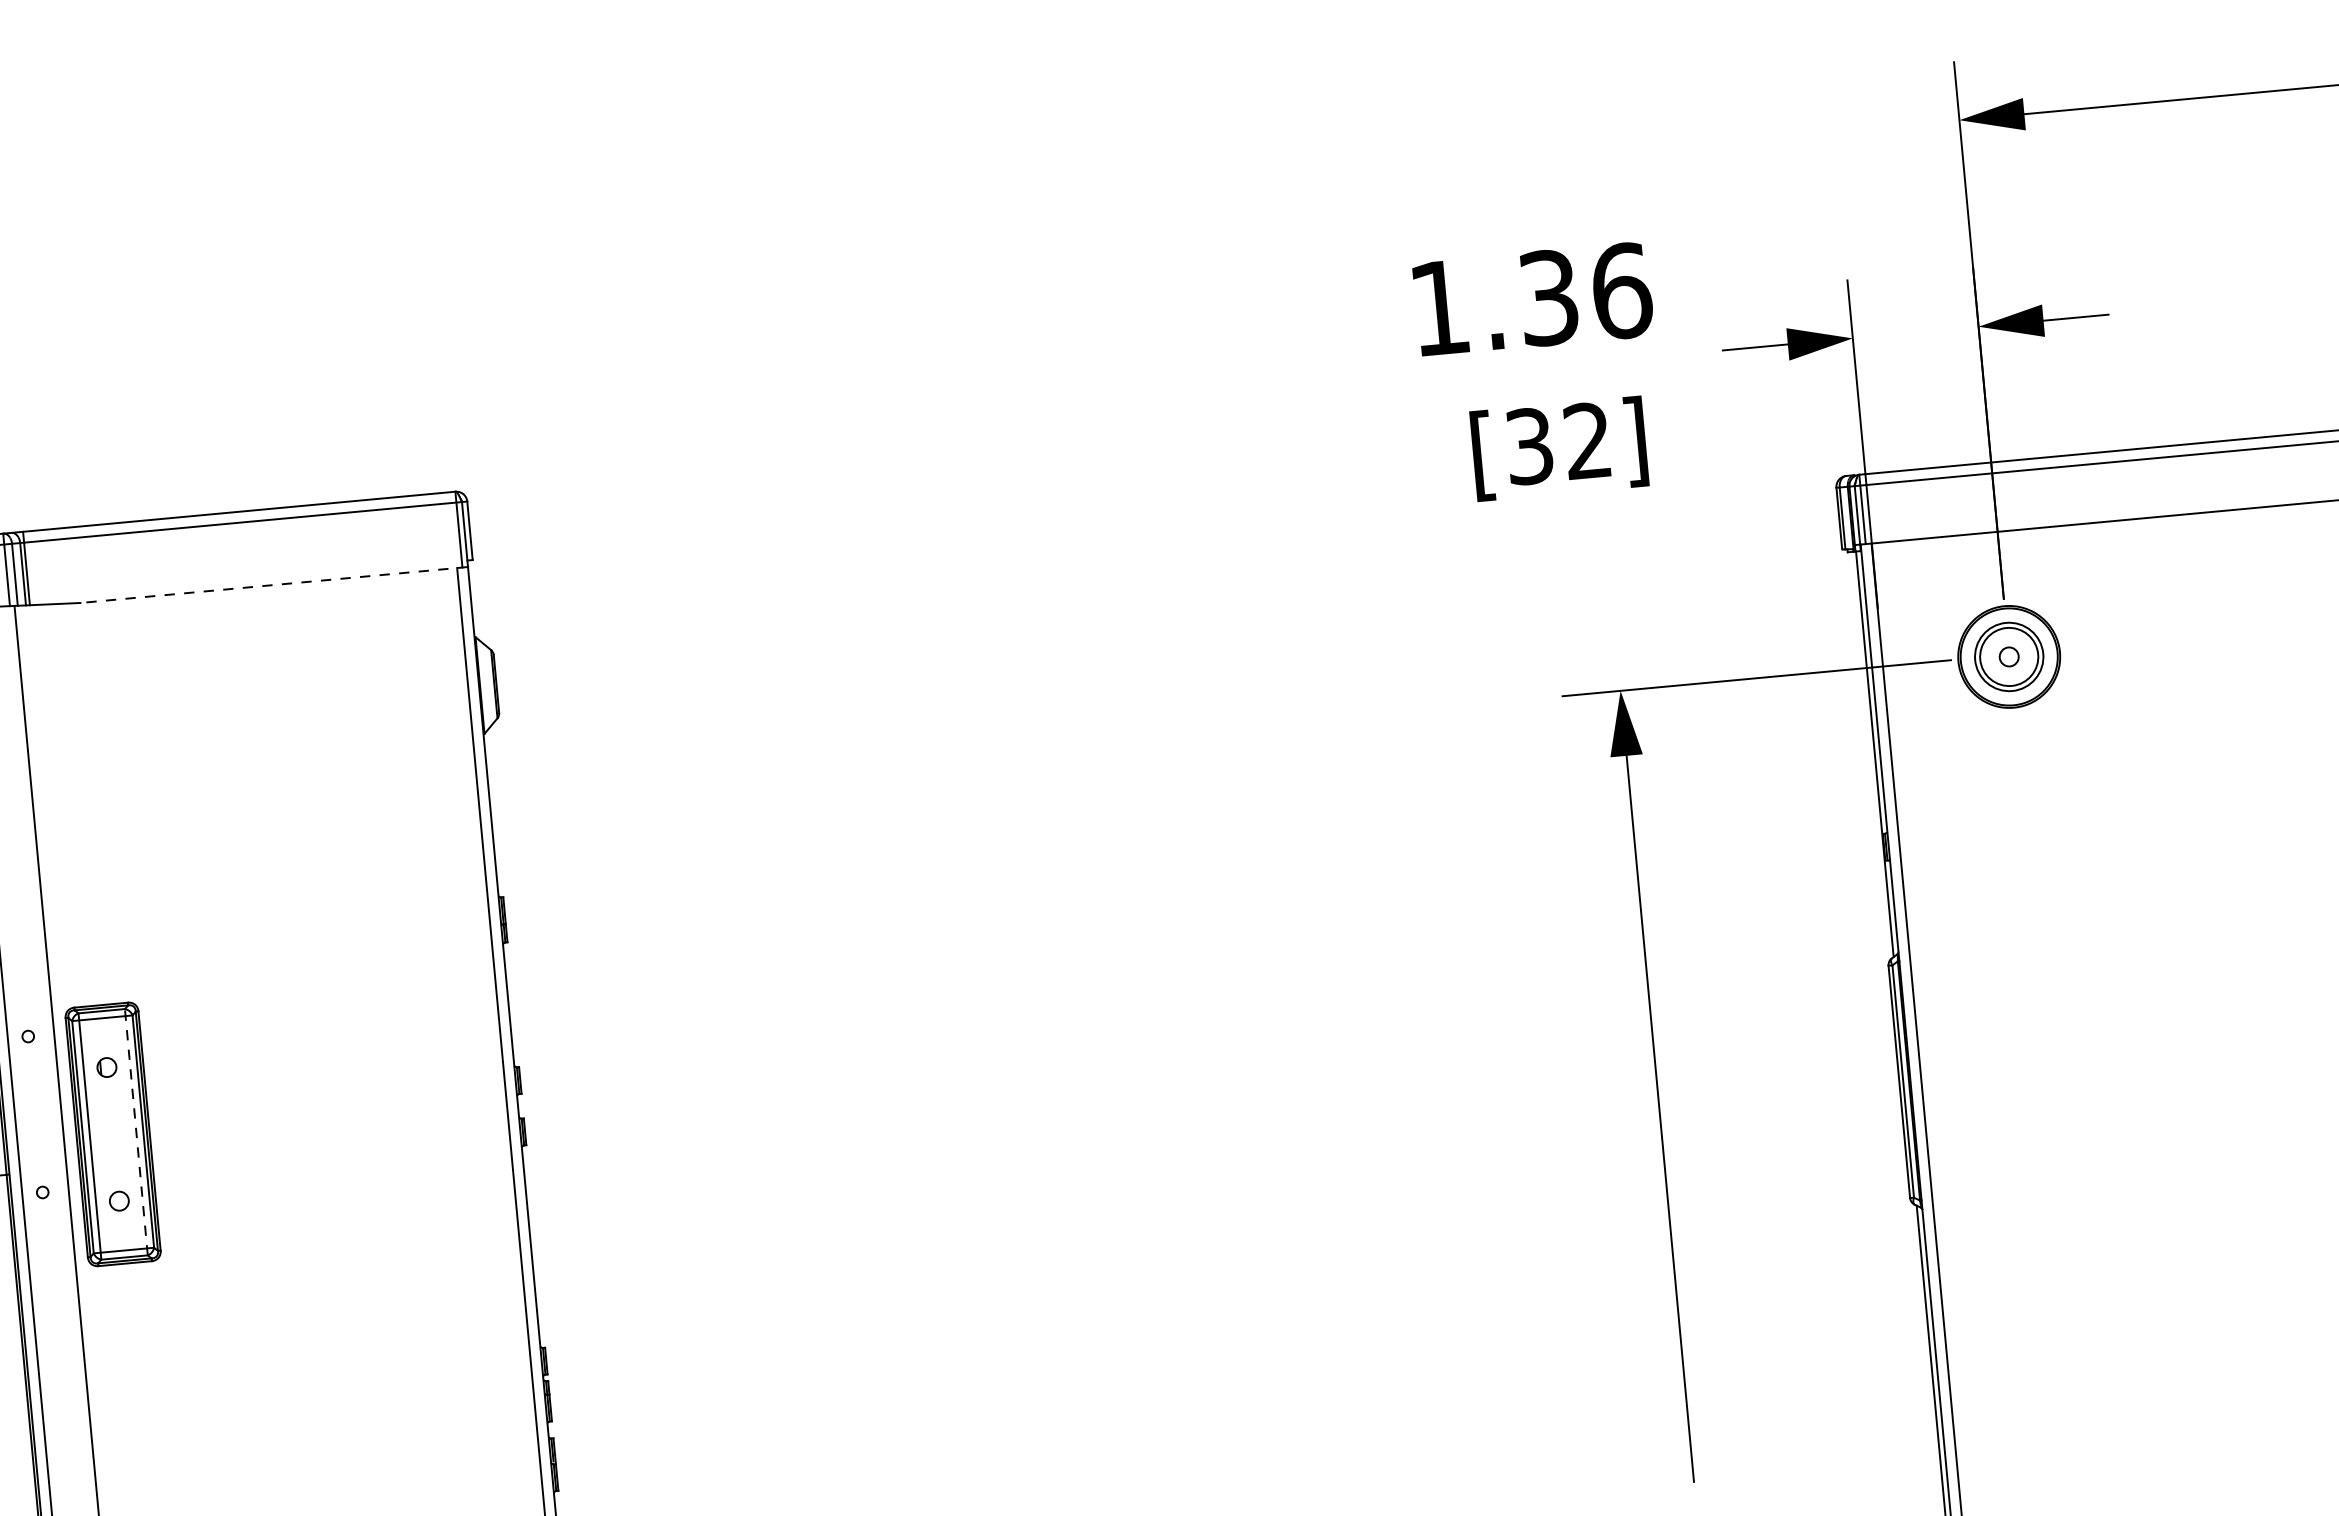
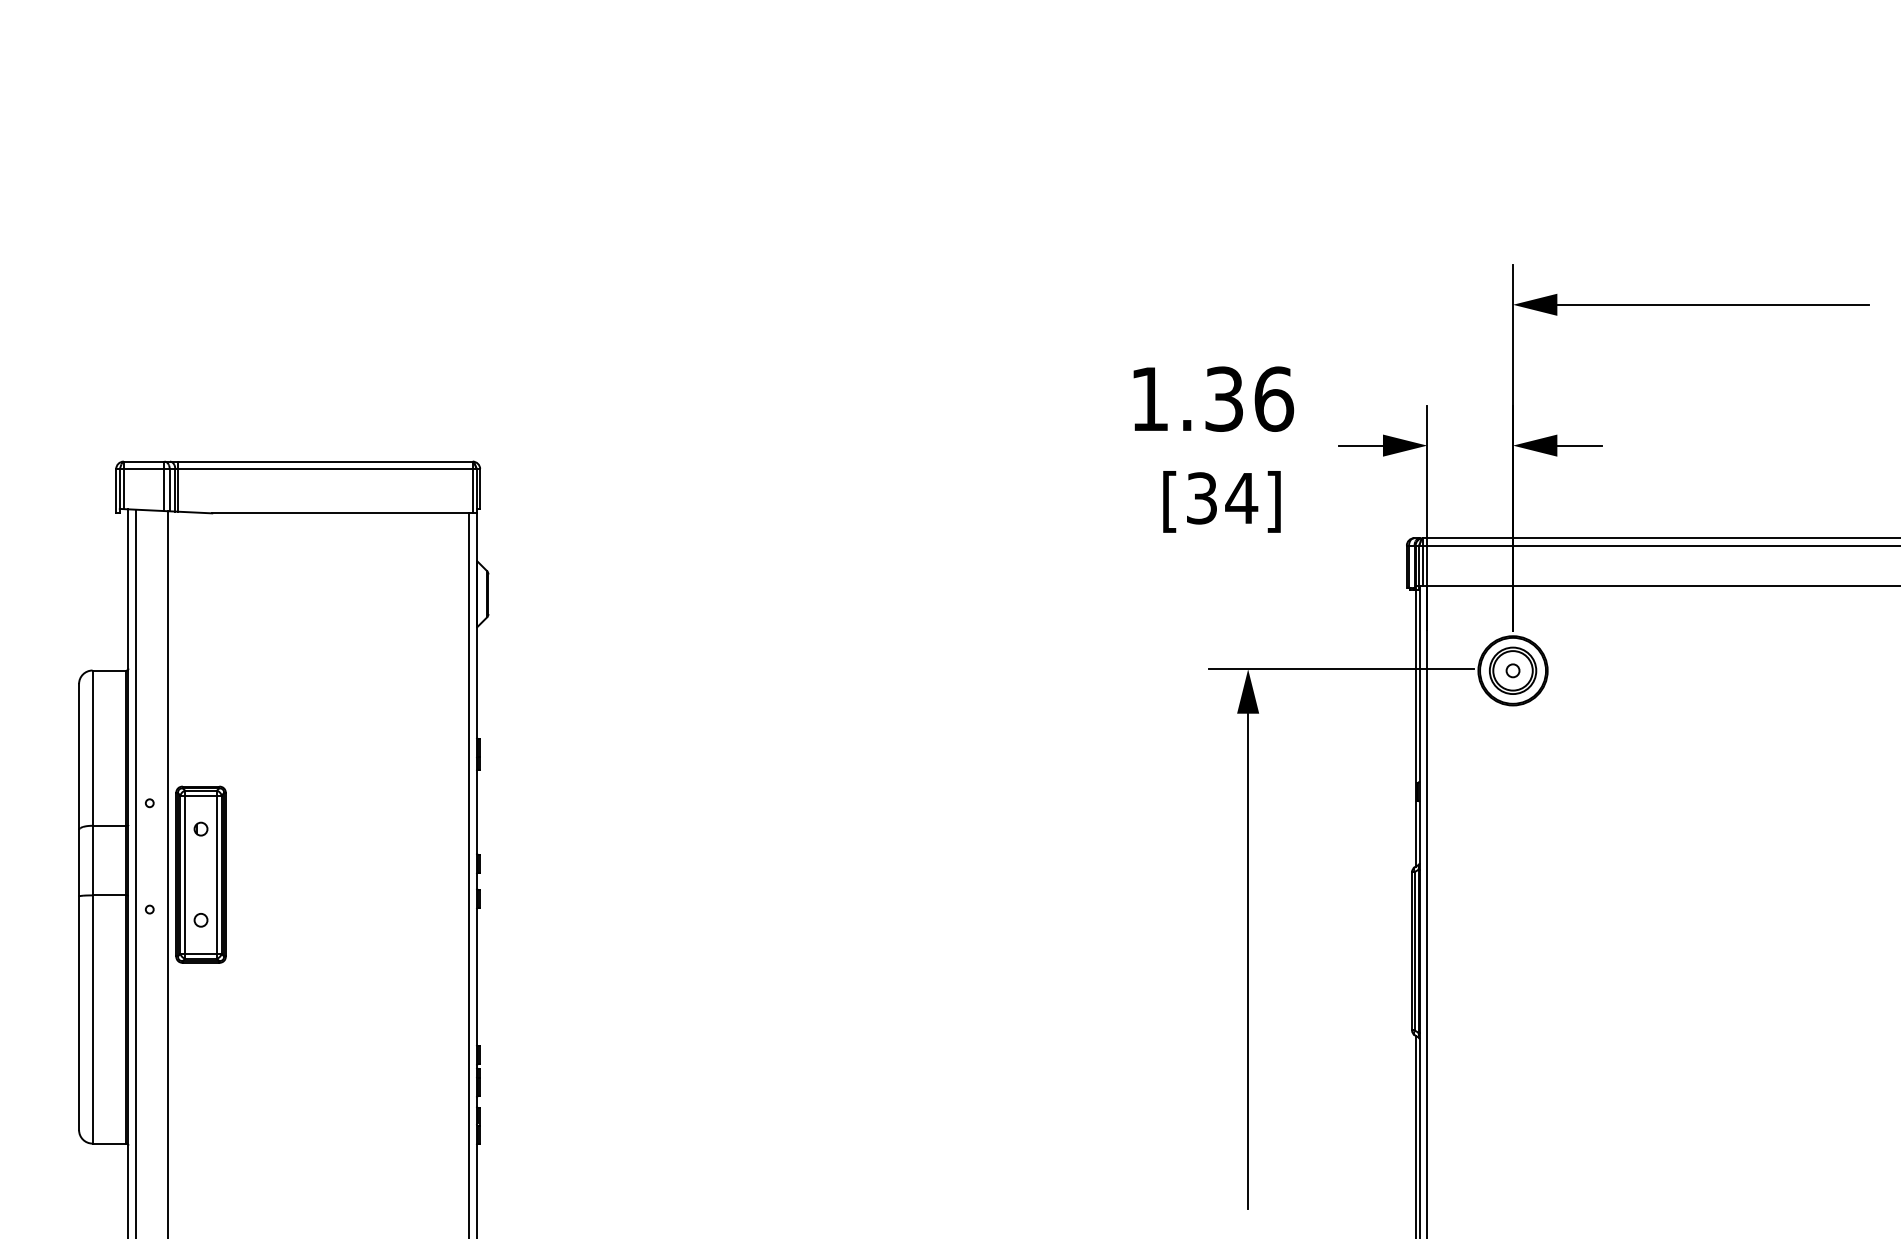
text: (1587, 439) -> (1241, 497), [32] -> [34]
line: (272, 585) -> (343, 513), dashed -> solid
line: (135, 1131) -> (216, 874), dashed -> solid

